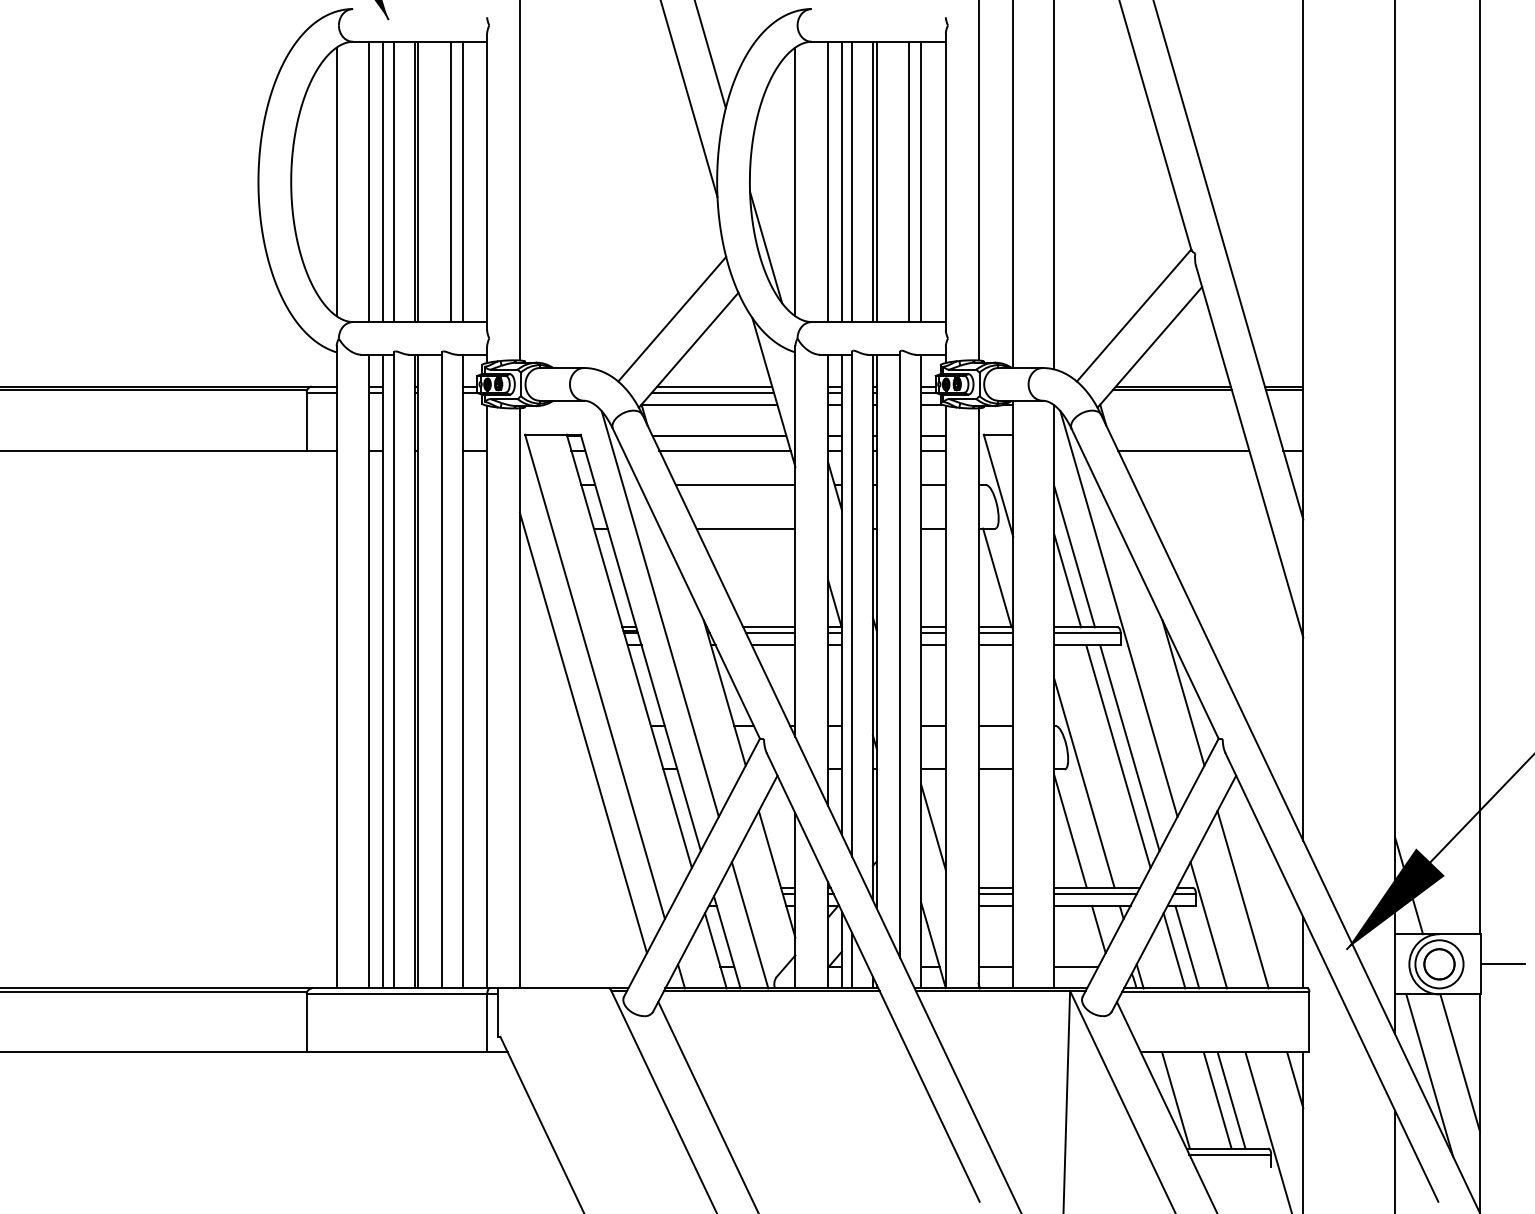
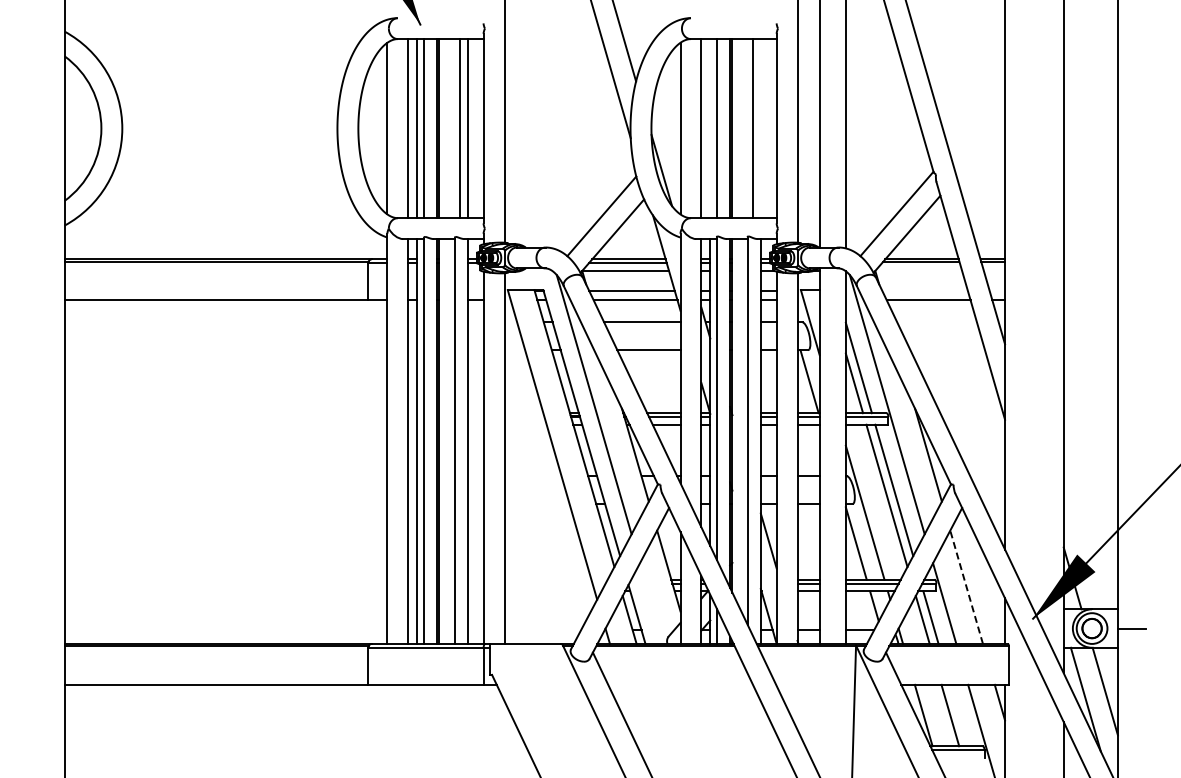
line: (842, 181) -> (710, 128), removed
line: (920, 181) -> (760, 128), removed
line: (582, 732) -> (544, 480), removed
line: (1242, 900) -> (966, 587), solid -> dashed
line: (749, 925) -> (651, 603), removed
line: (1231, 1100) -> (959, 715), removed

